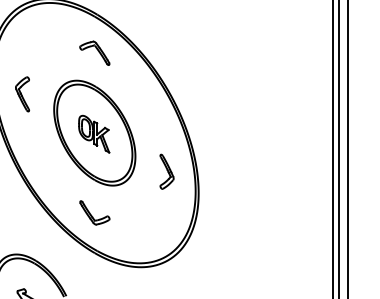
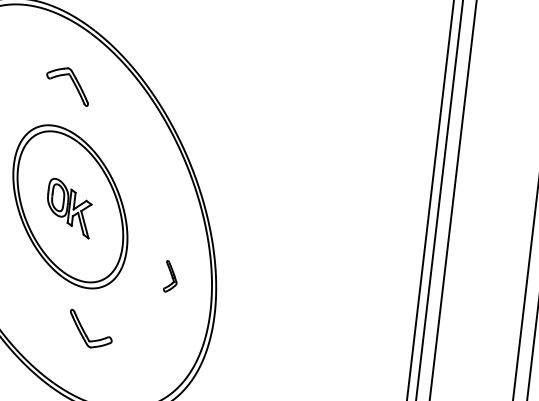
part: (94, 52) -> (67, 84), moved
part: (166, 171) -> (170, 276), size x0.6
part: (94, 212) -> (90, 329), moved

